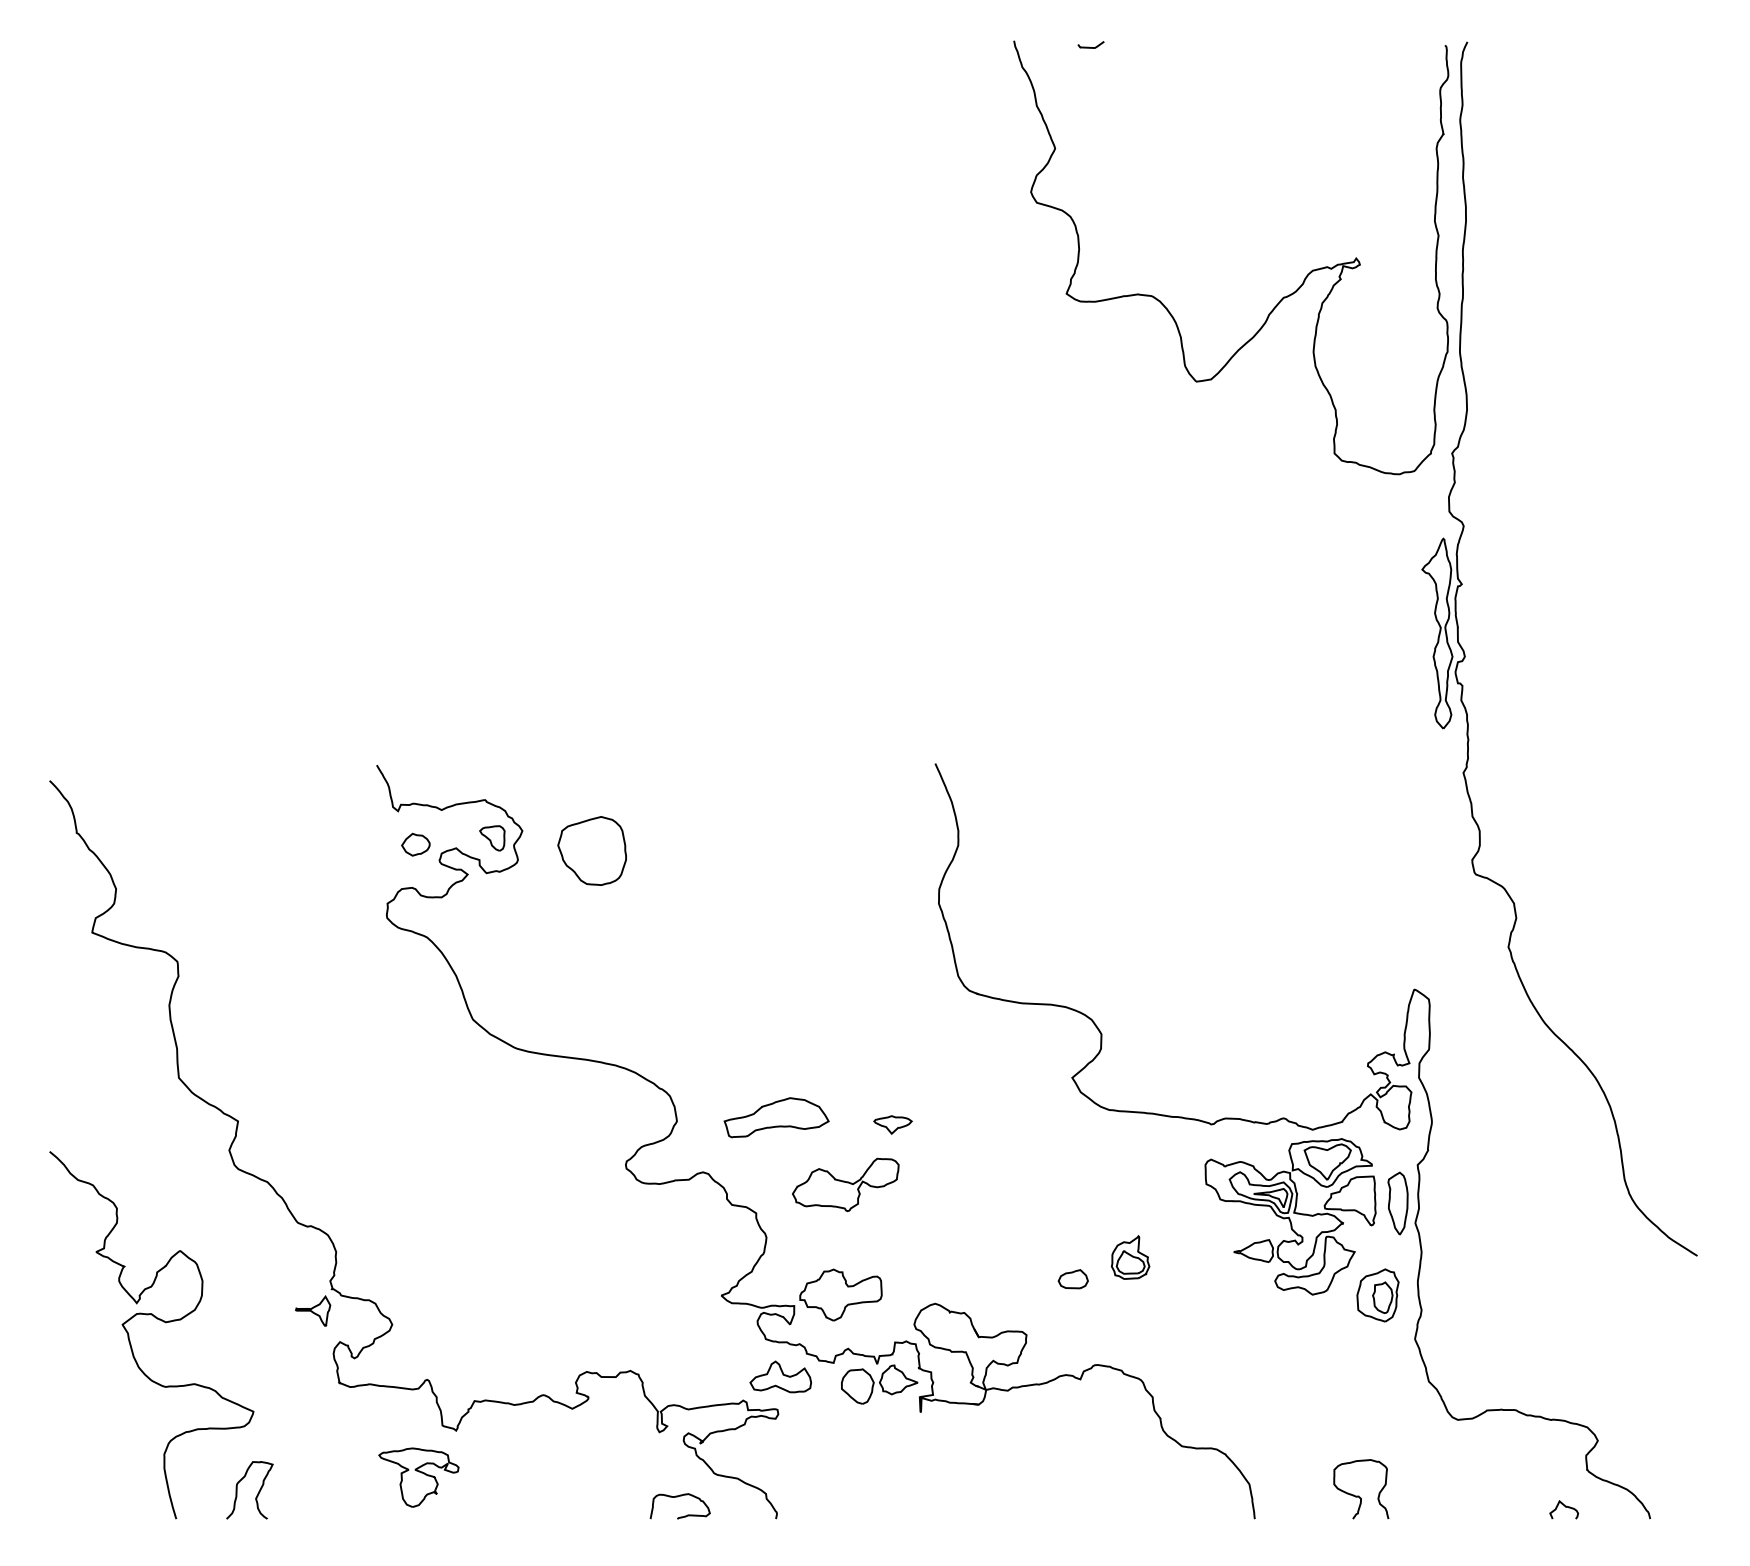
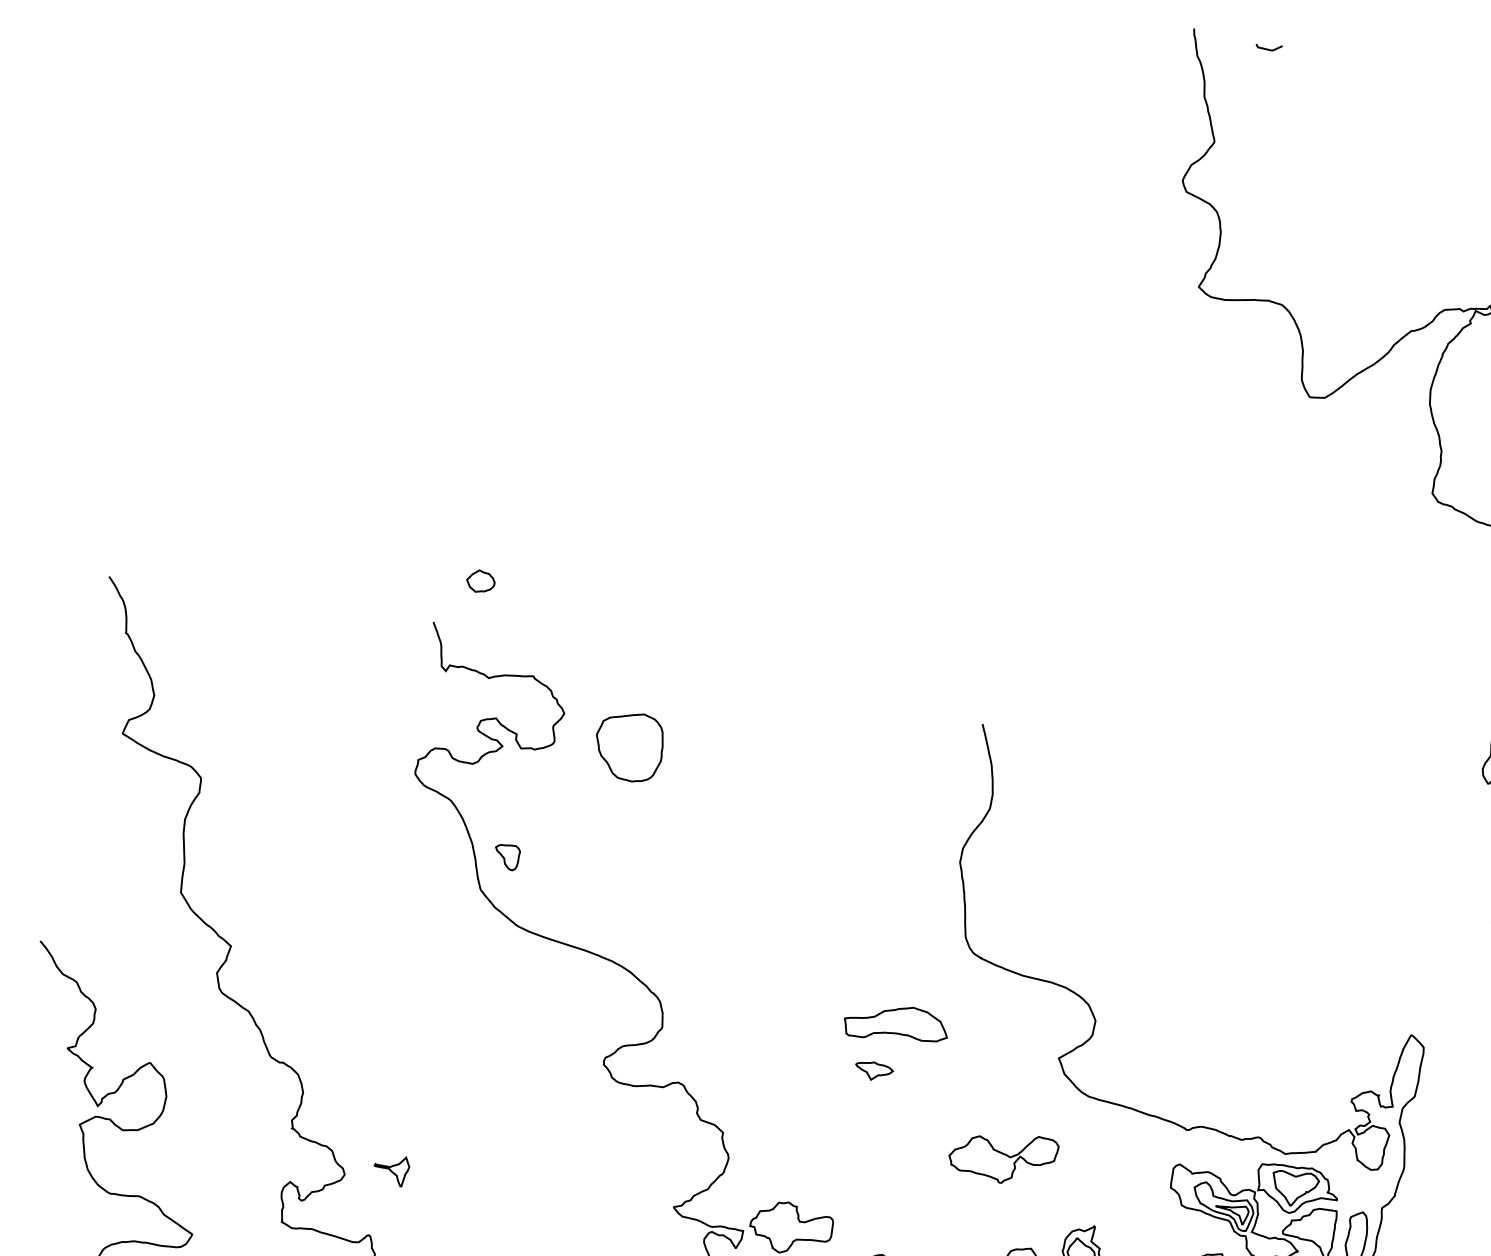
part: (492, 838) -> (506, 857), moved
part: (415, 844) -> (480, 581), moved
part: (776, 1117) -> (896, 1024), moved
part: (845, 1184) -> (1002, 1156), moved
part: (313, 1310) -> (391, 1169), moved

